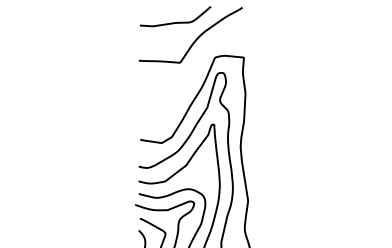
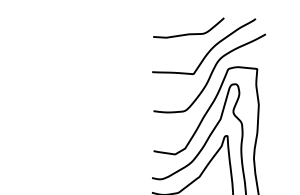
curve: (197, 61) -> (210, 72), added

